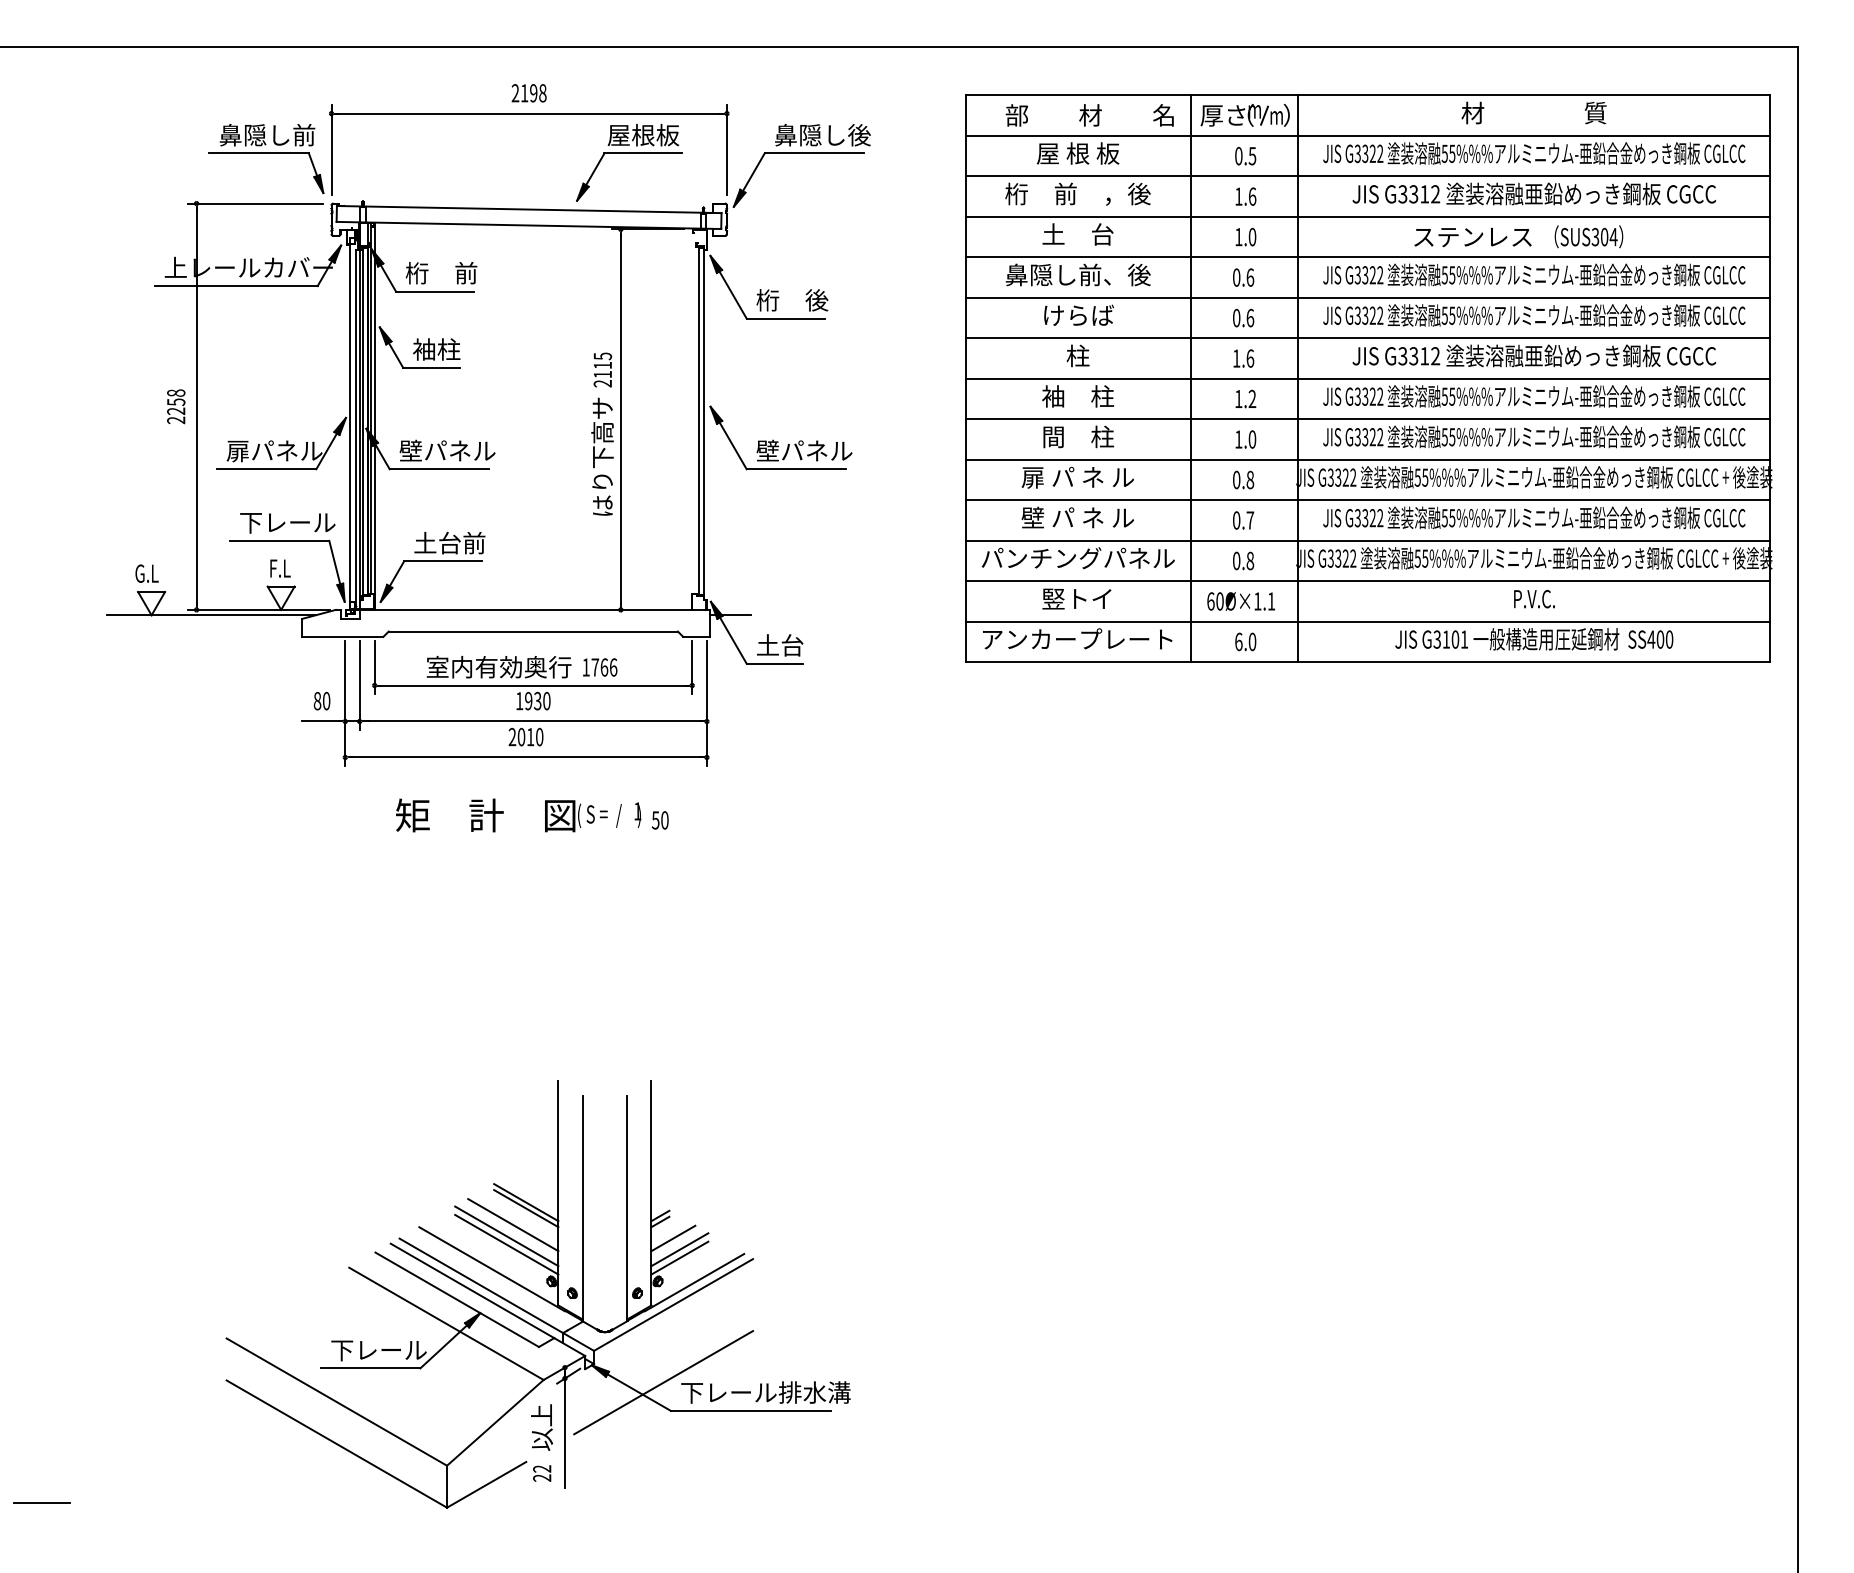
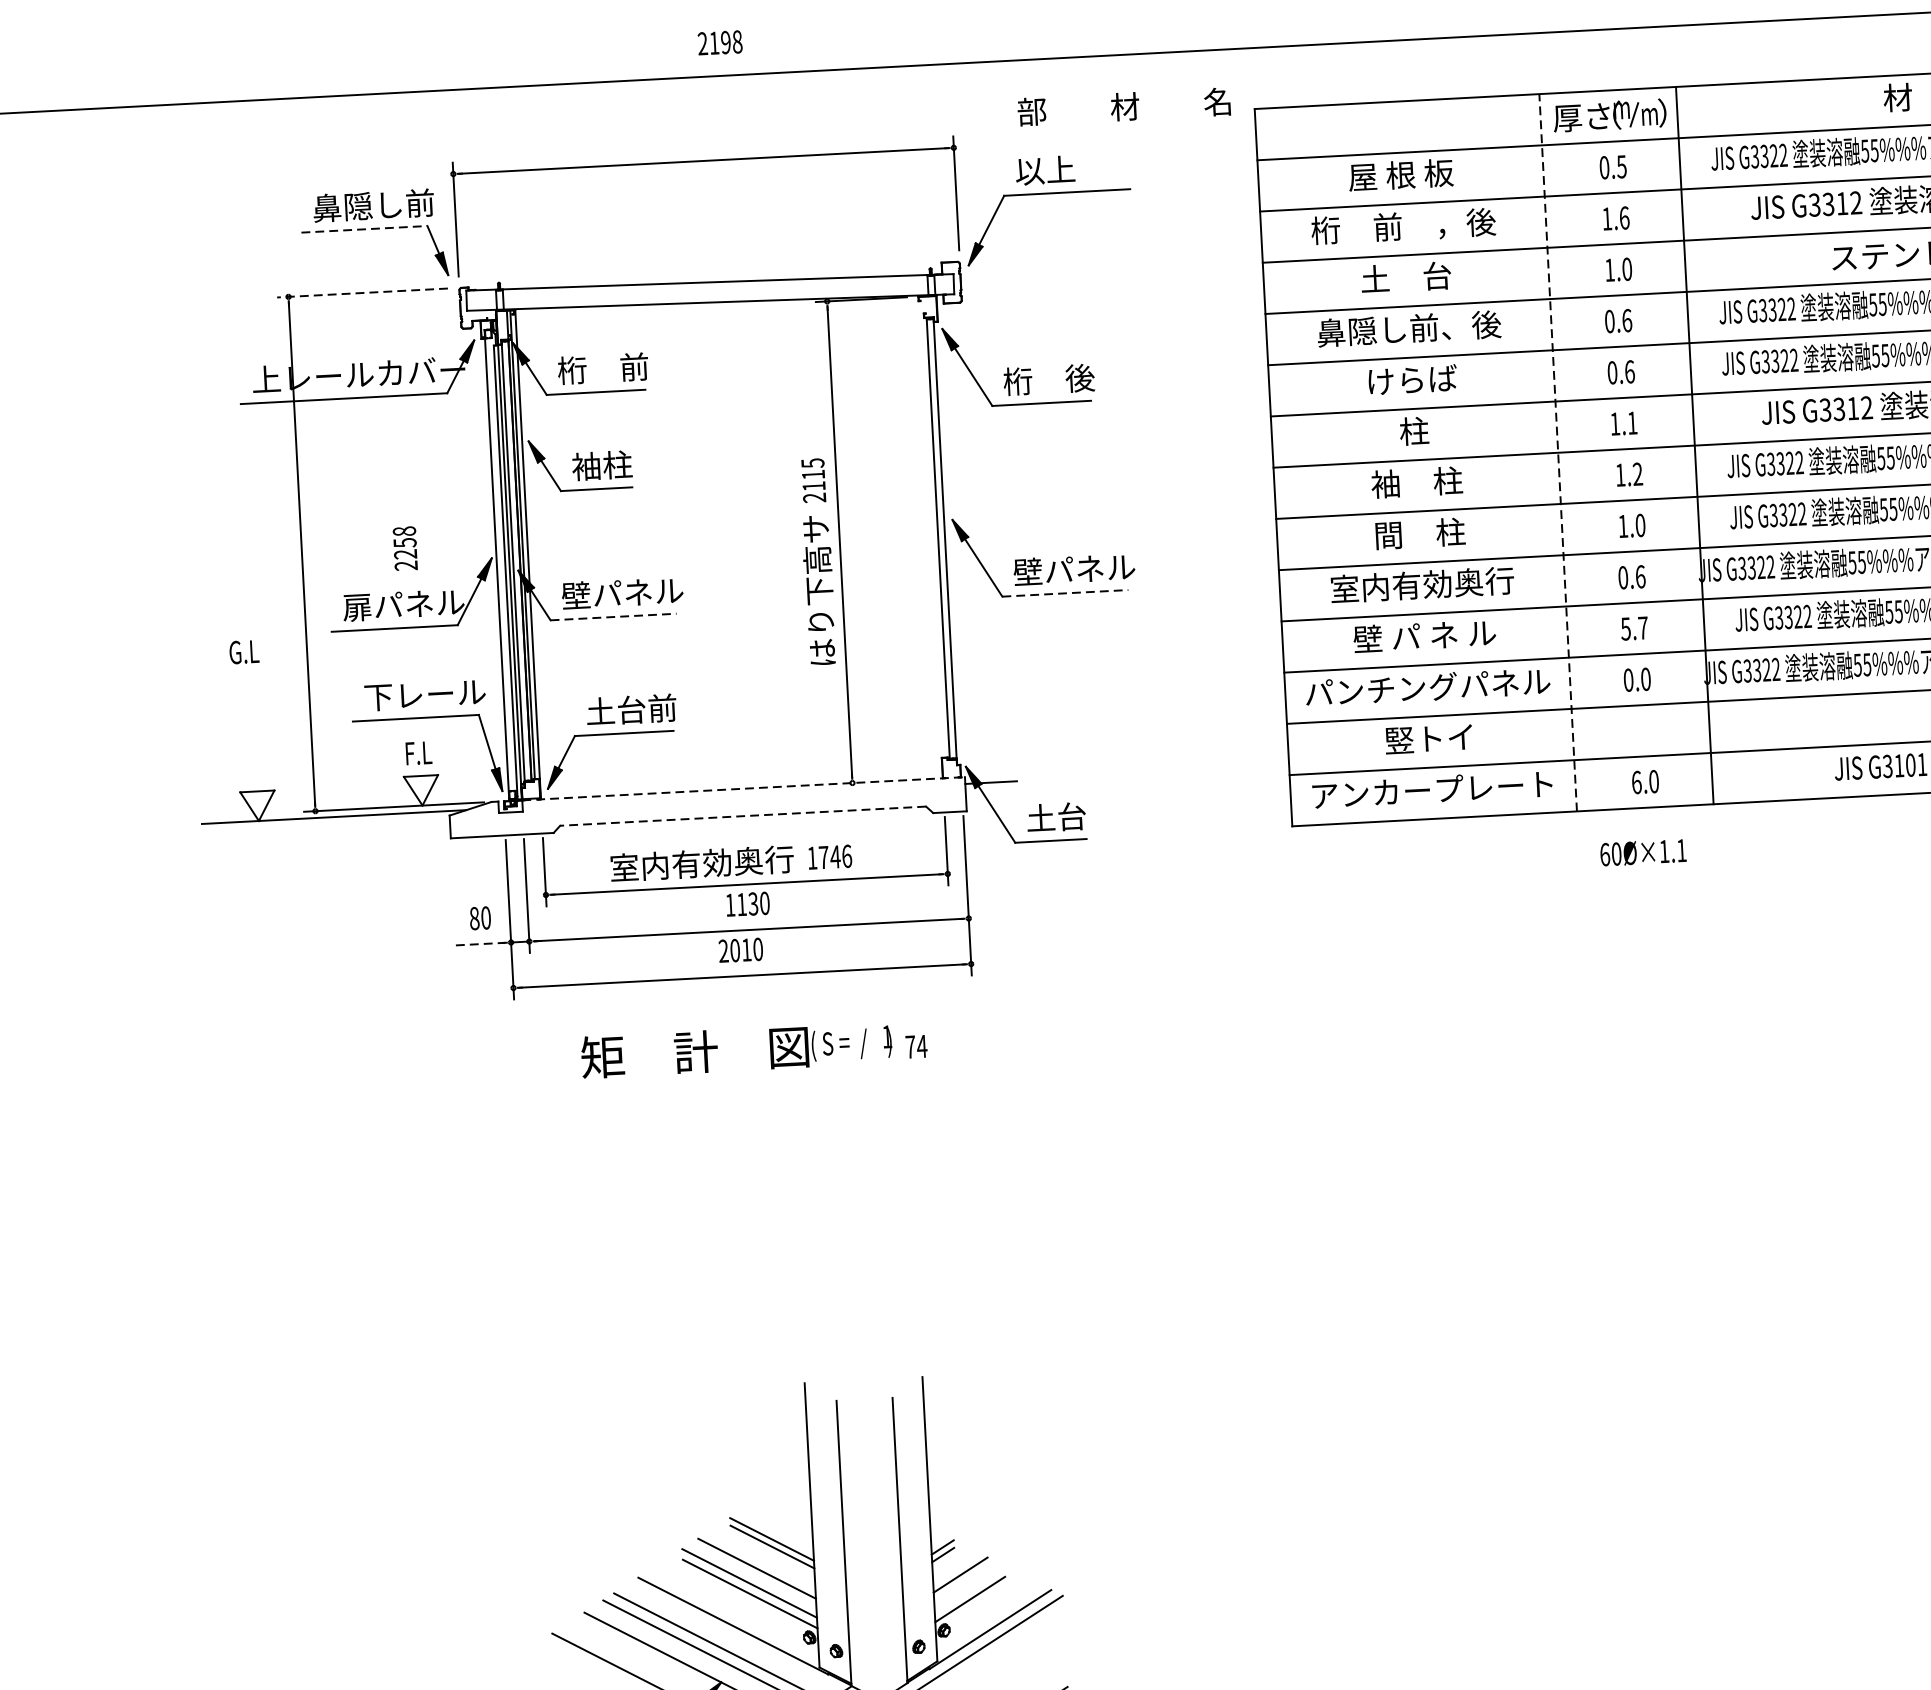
text: (528, 93) -> (719, 43), moved
text: (1089, 115) -> (1123, 107), moved
text: (822, 134) -> (1076, 167), 鼻隠し後 -> 以上
line: (259, 153) -> (364, 229), solid -> dashed
part: (629, 153) -> (833, 204), removed
line: (254, 203) -> (361, 292), solid -> dashed
text: (1250, 358) -> (1632, 423), 1.6 -> 1.1
line: (1190, 378) -> (1558, 452), solid -> dashed
text: (176, 406) -> (405, 548), moved
line: (439, 469) -> (613, 617), solid -> dashed
line: (796, 469) -> (1065, 593), solid -> dashed
text: (1078, 477) -> (1422, 585), 扉 パ ネ ル -> 室内有効奥行
text: (1250, 479) -> (1640, 576), 0.8 -> 0.6
text: (1236, 520) -> (1625, 629), 0.7 -> 5.7
text: (1250, 560) -> (1646, 678), 0.8 -> 0.0
text: (146, 573) -> (243, 651), moved
text: (1240, 601) -> (1642, 852), moved
line: (534, 609) -> (743, 788), solid -> dashed
line: (533, 631) -> (743, 816), solid -> dashed
text: (604, 667) -> (835, 856), 1766 -> 1746
text: (528, 700) -> (741, 903), 1930 -> 1130
line: (321, 721) -> (480, 944), solid -> dashed
text: (659, 820) -> (915, 1046), 50 -> 74
line: (679, 1249) -> (969, 1588), removed

